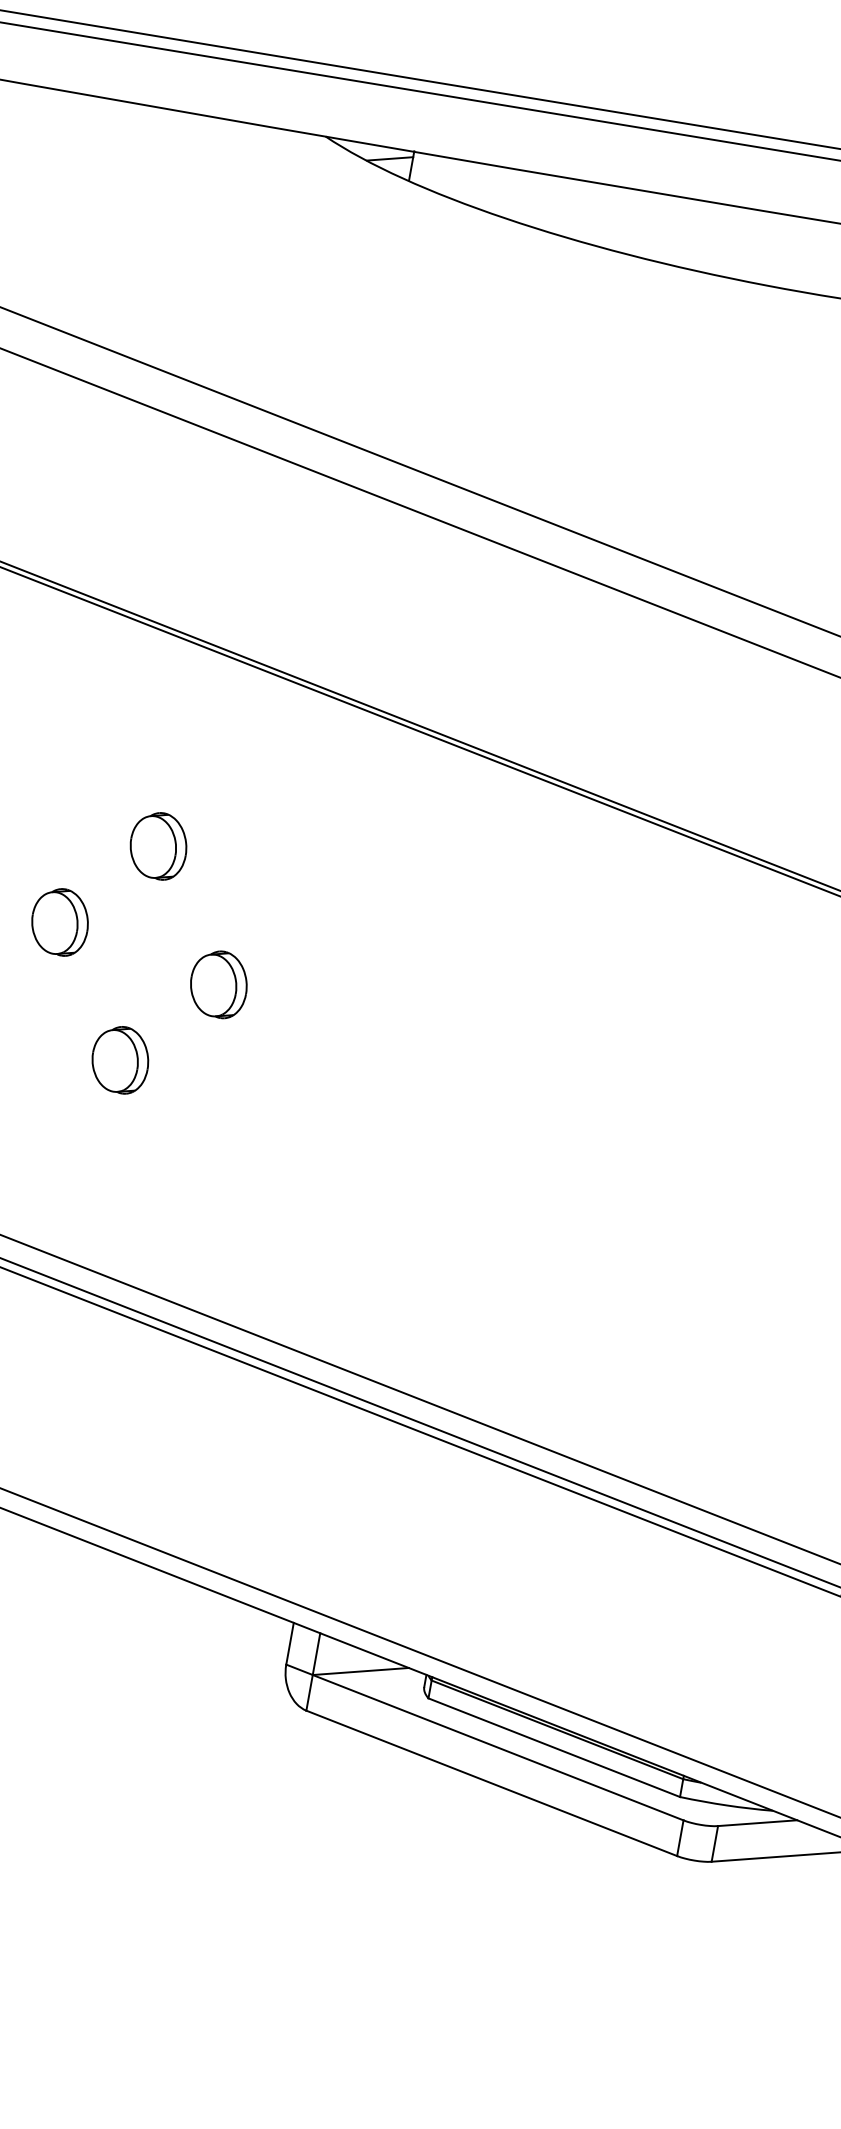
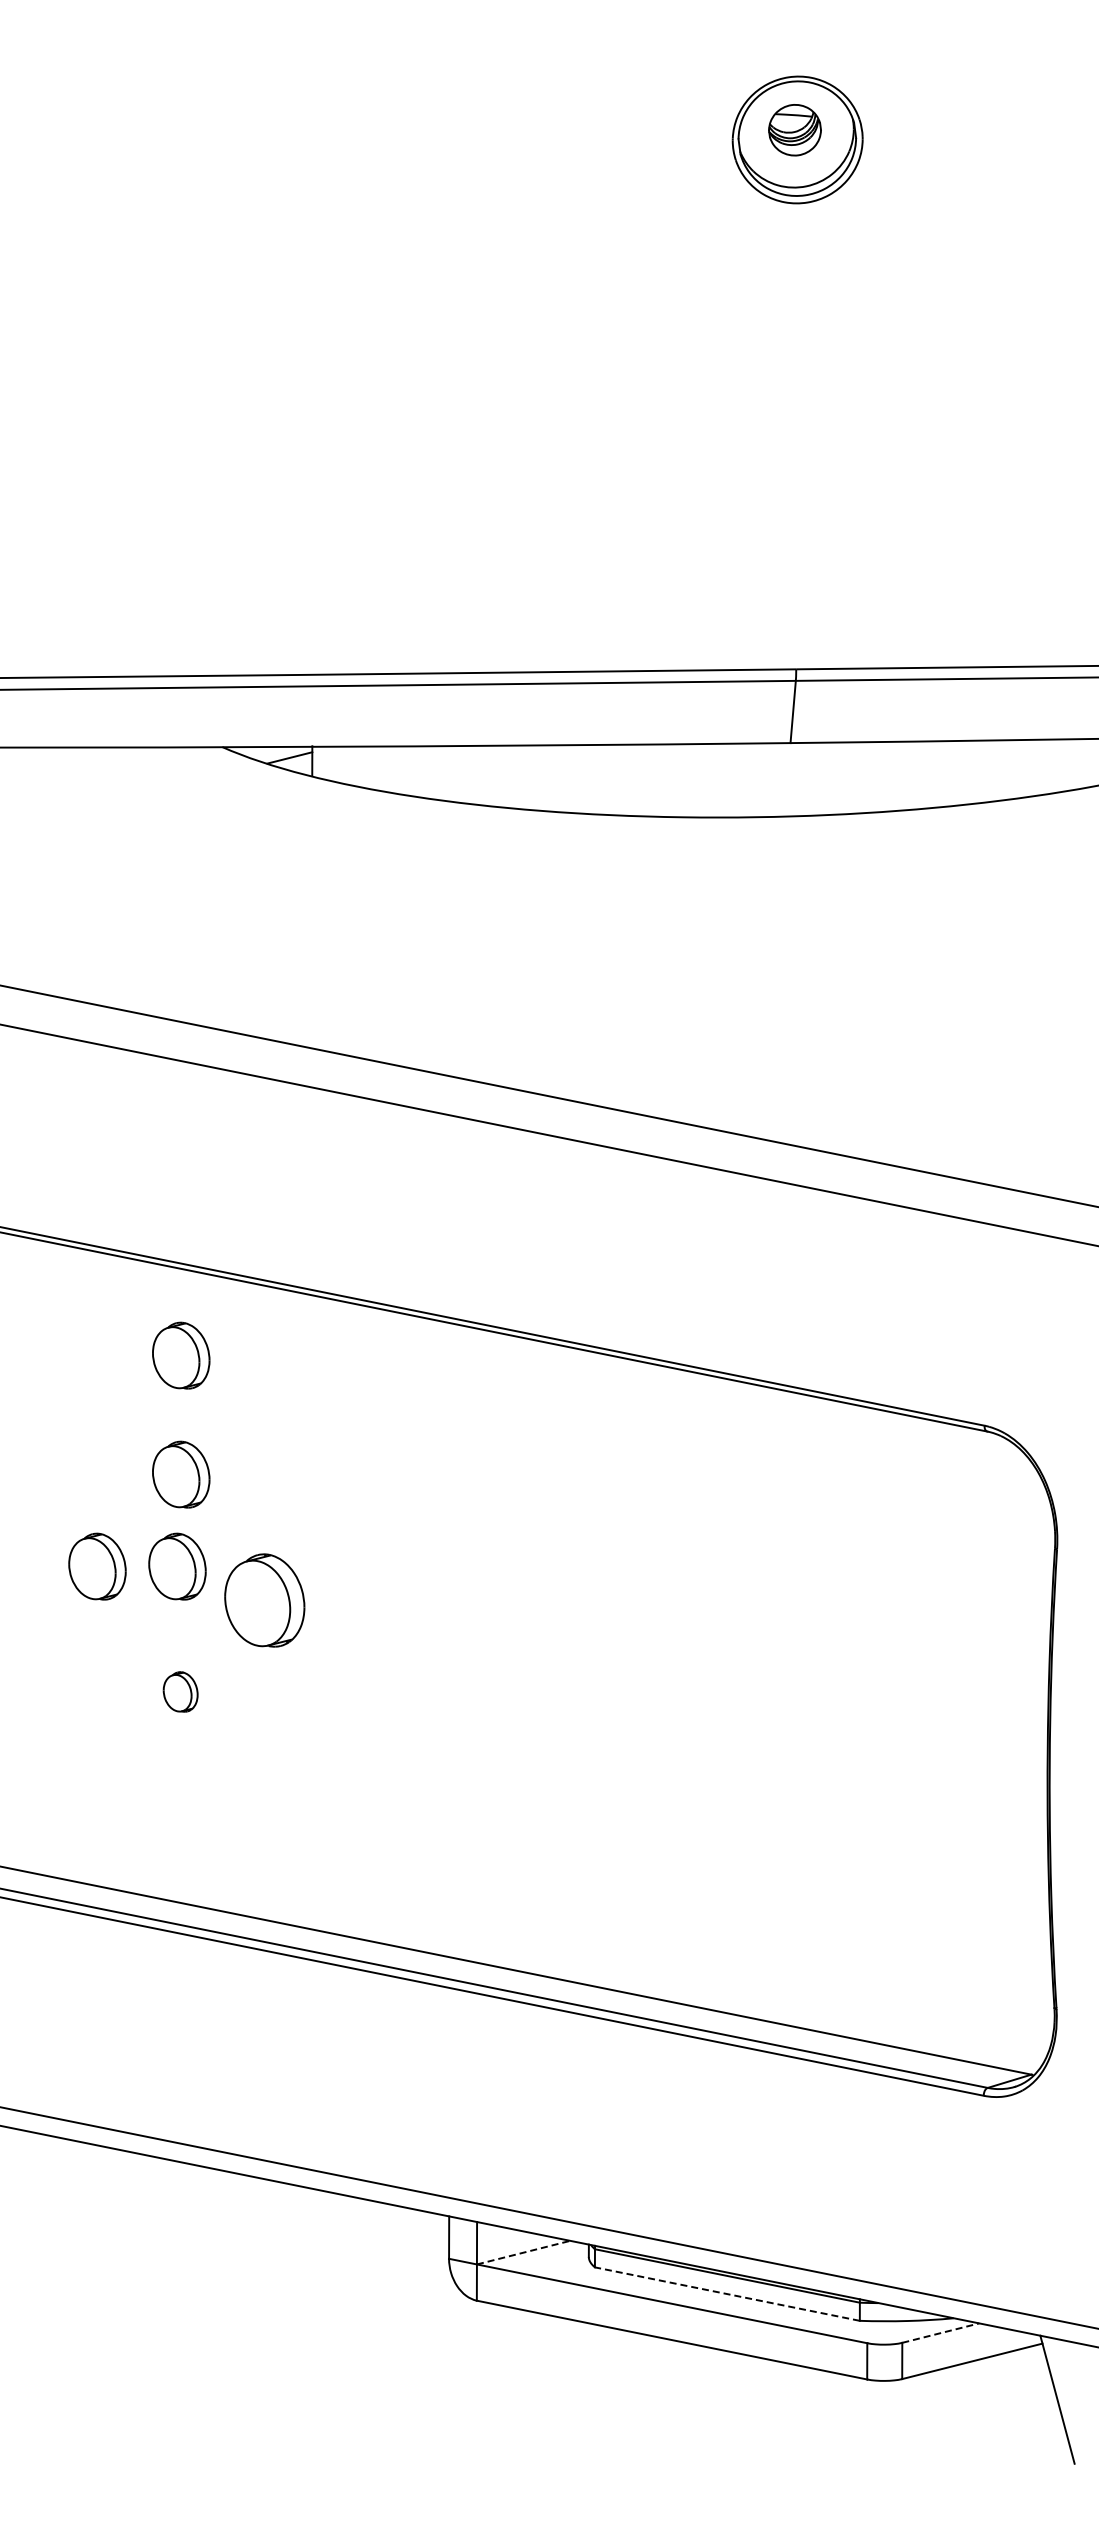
part: (179, 728) -> (181, 1355), added
part: (139, 935) -> (177, 1566), added
part: (218, 984) -> (264, 1600), size x1.4
part: (120, 1059) -> (180, 1691), size x0.6
line: (361, 1671) -> (524, 2252), solid -> dashed
line: (553, 1747) -> (726, 2294), solid -> dashed
line: (757, 1823) -> (940, 2333), solid -> dashed

